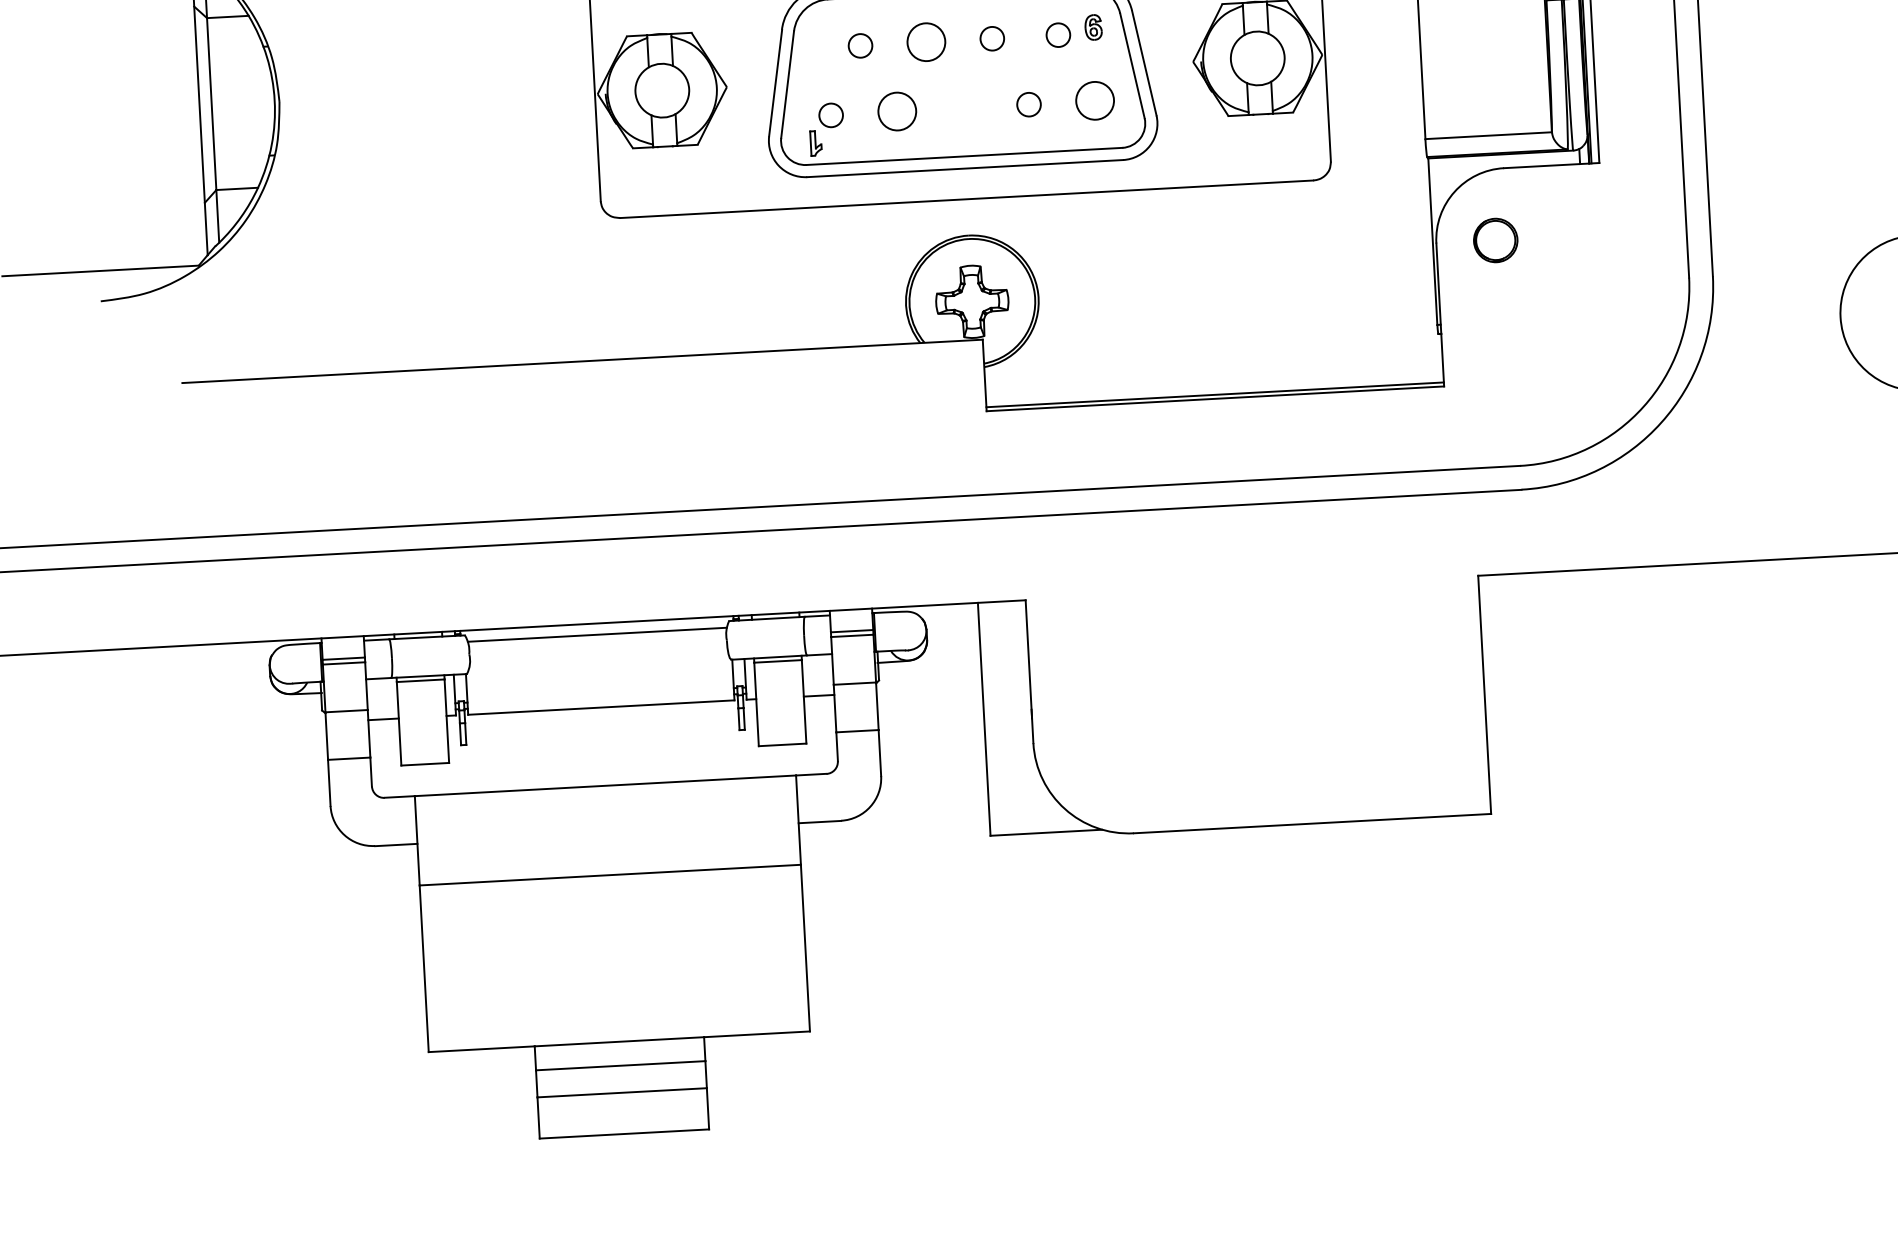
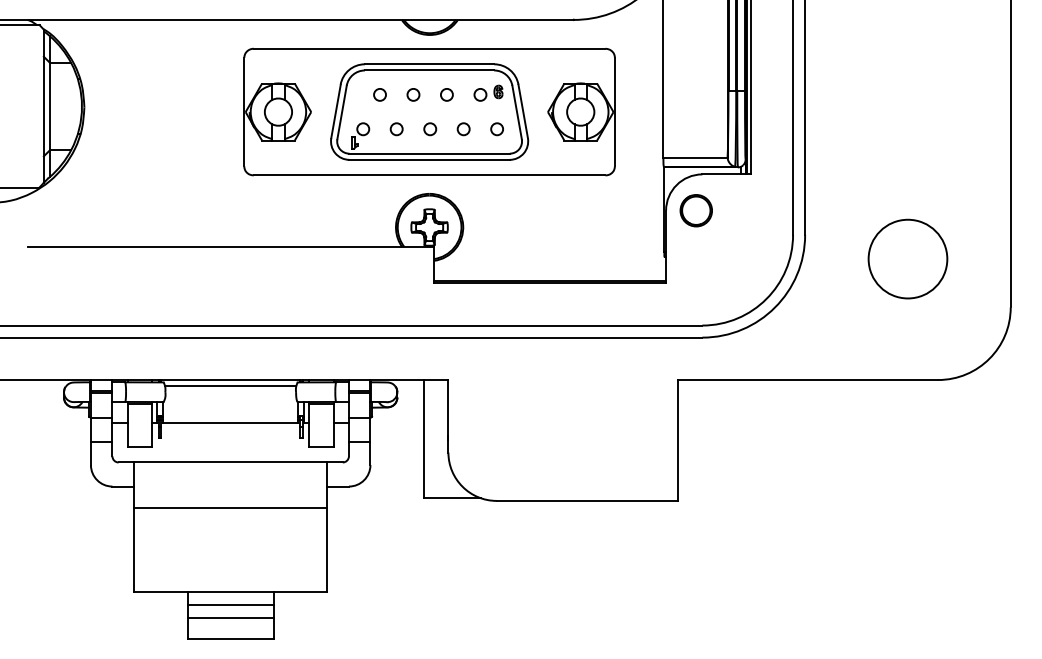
circle: (926, 41) -> (413, 94), size x0.62
circle: (1093, 101) -> (496, 129), size x0.62
circle: (963, 108) -> (430, 129), added
circle: (896, 112) -> (396, 129), size x0.62
part: (1494, 239) -> (695, 210), size x1.43

